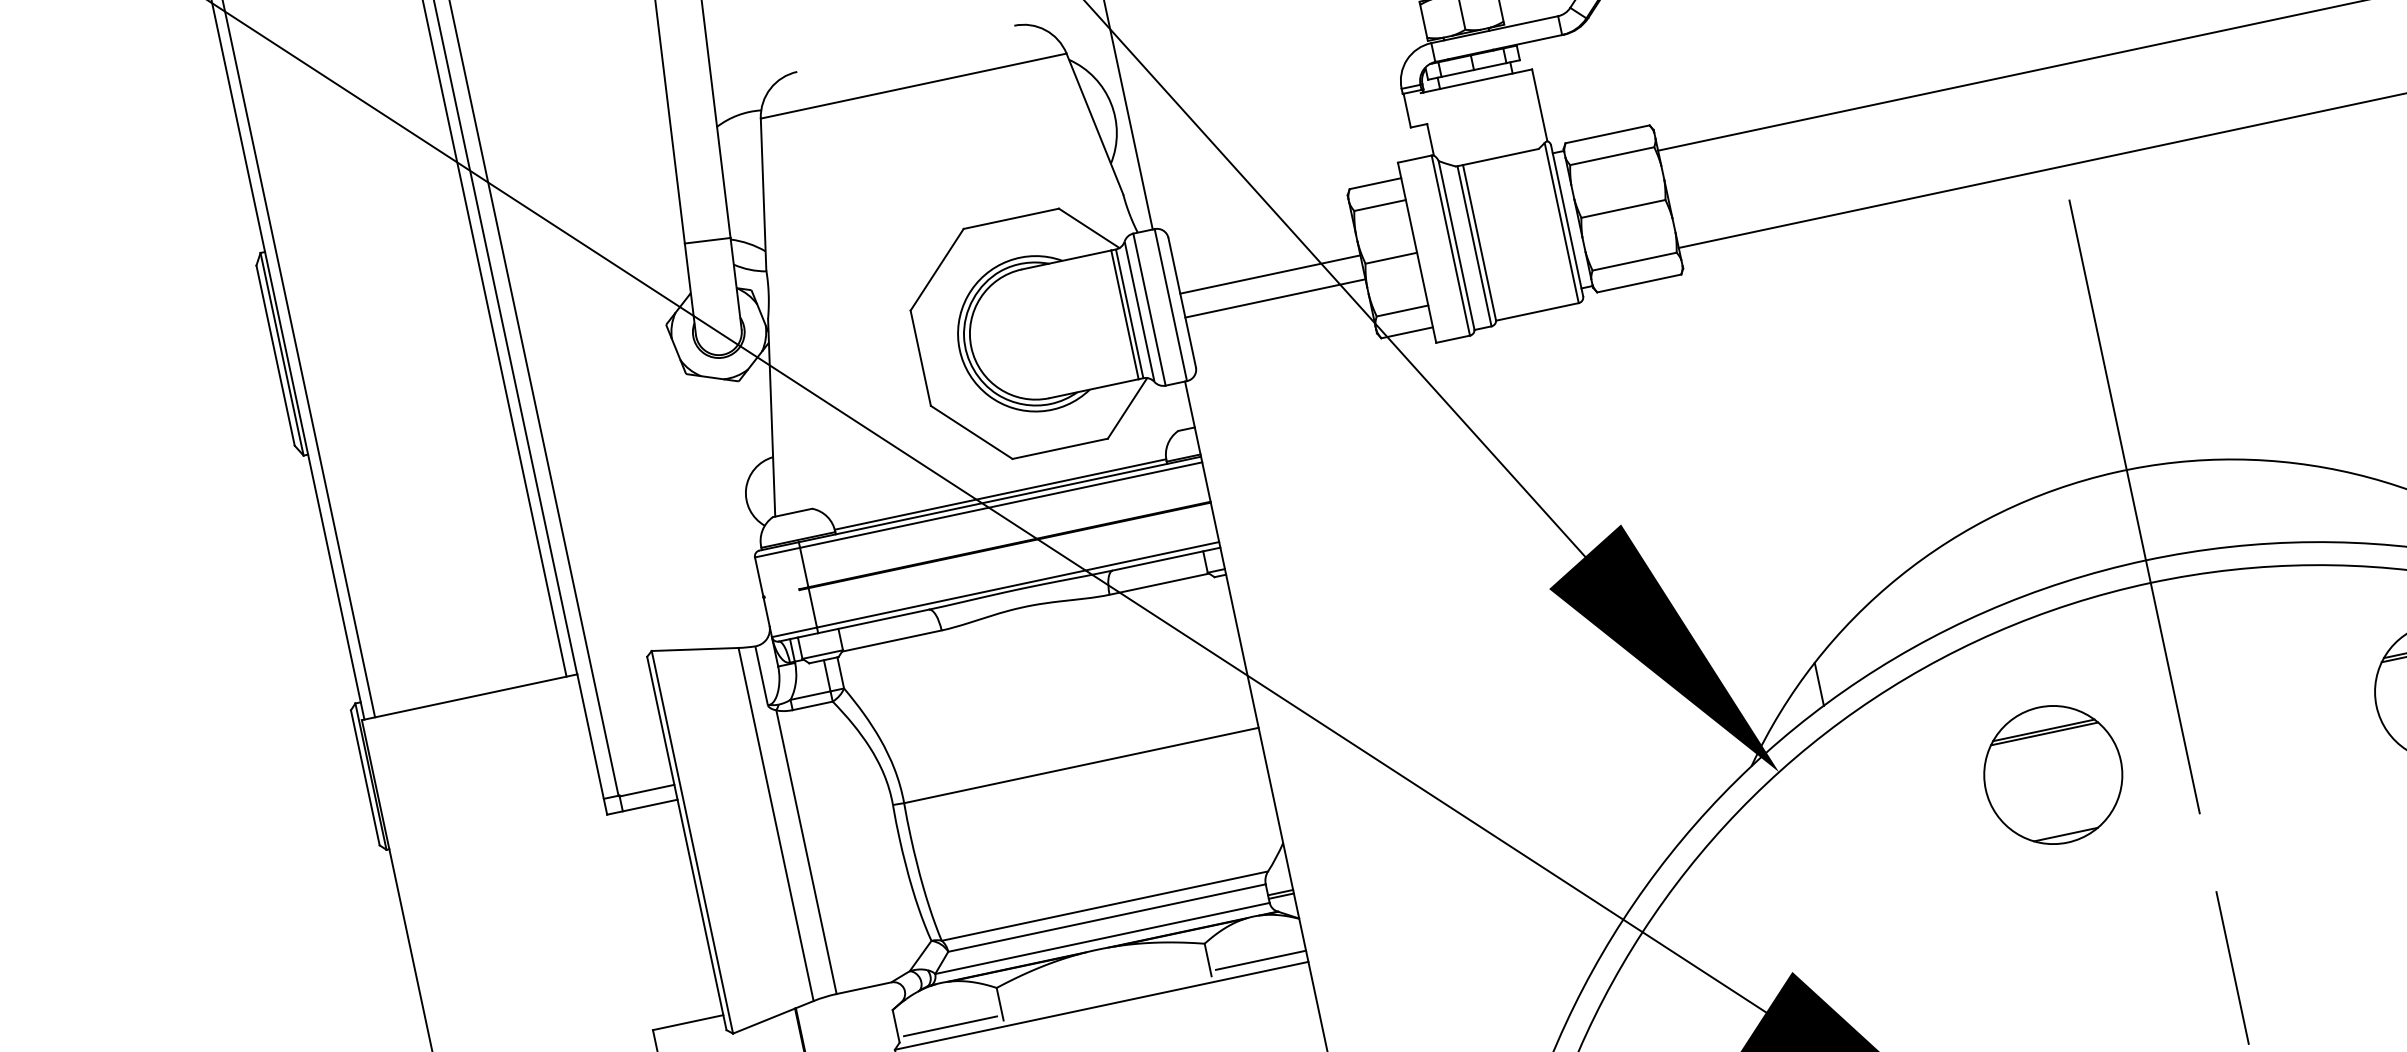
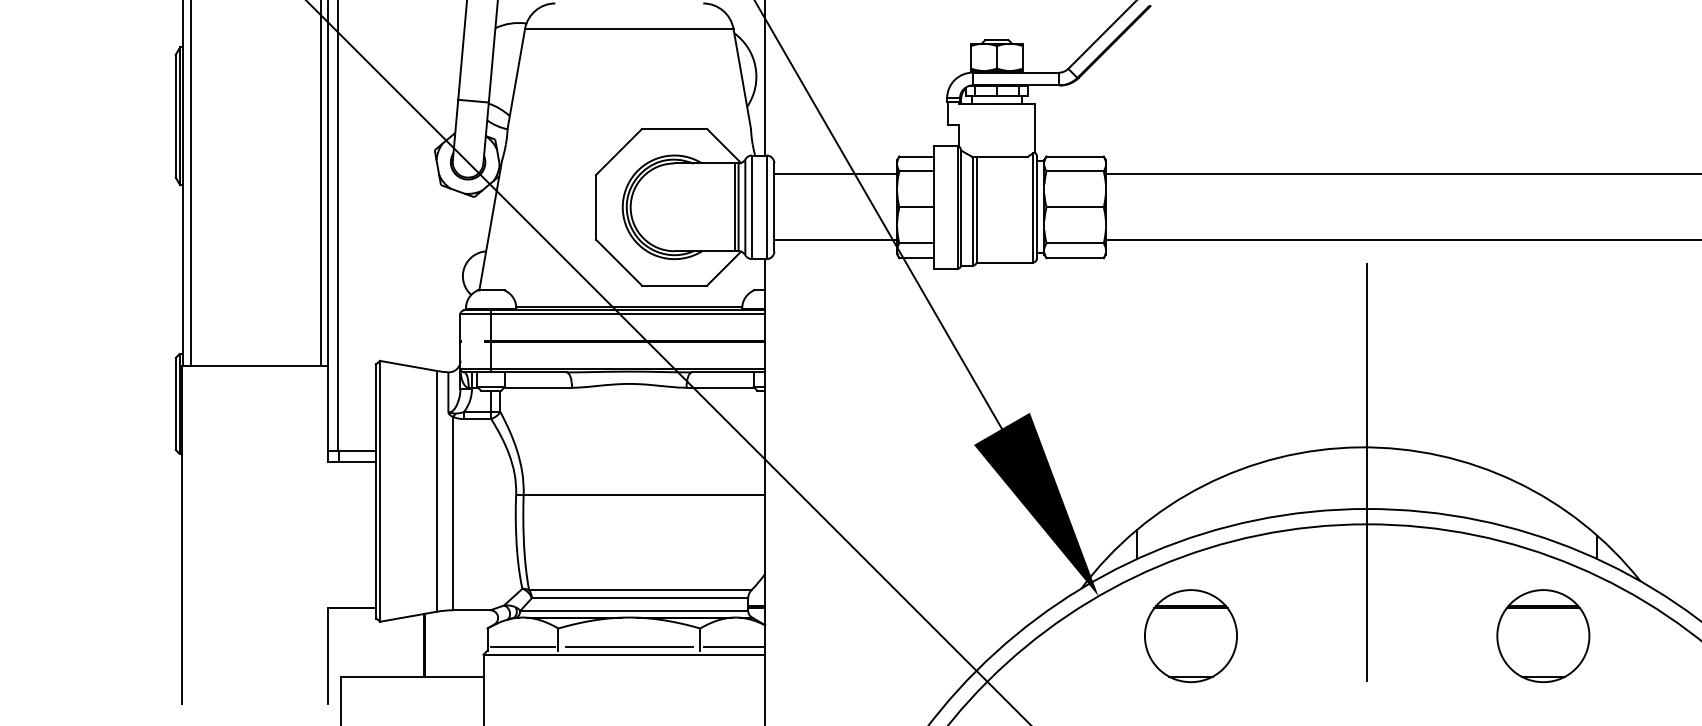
line: (1270, 275) -> (835, 174), moved
line: (1275, 298) -> (835, 240), moved
part: (2052, 775) -> (1190, 636), moved
line: (1105, 993) -> (628, 647), added

